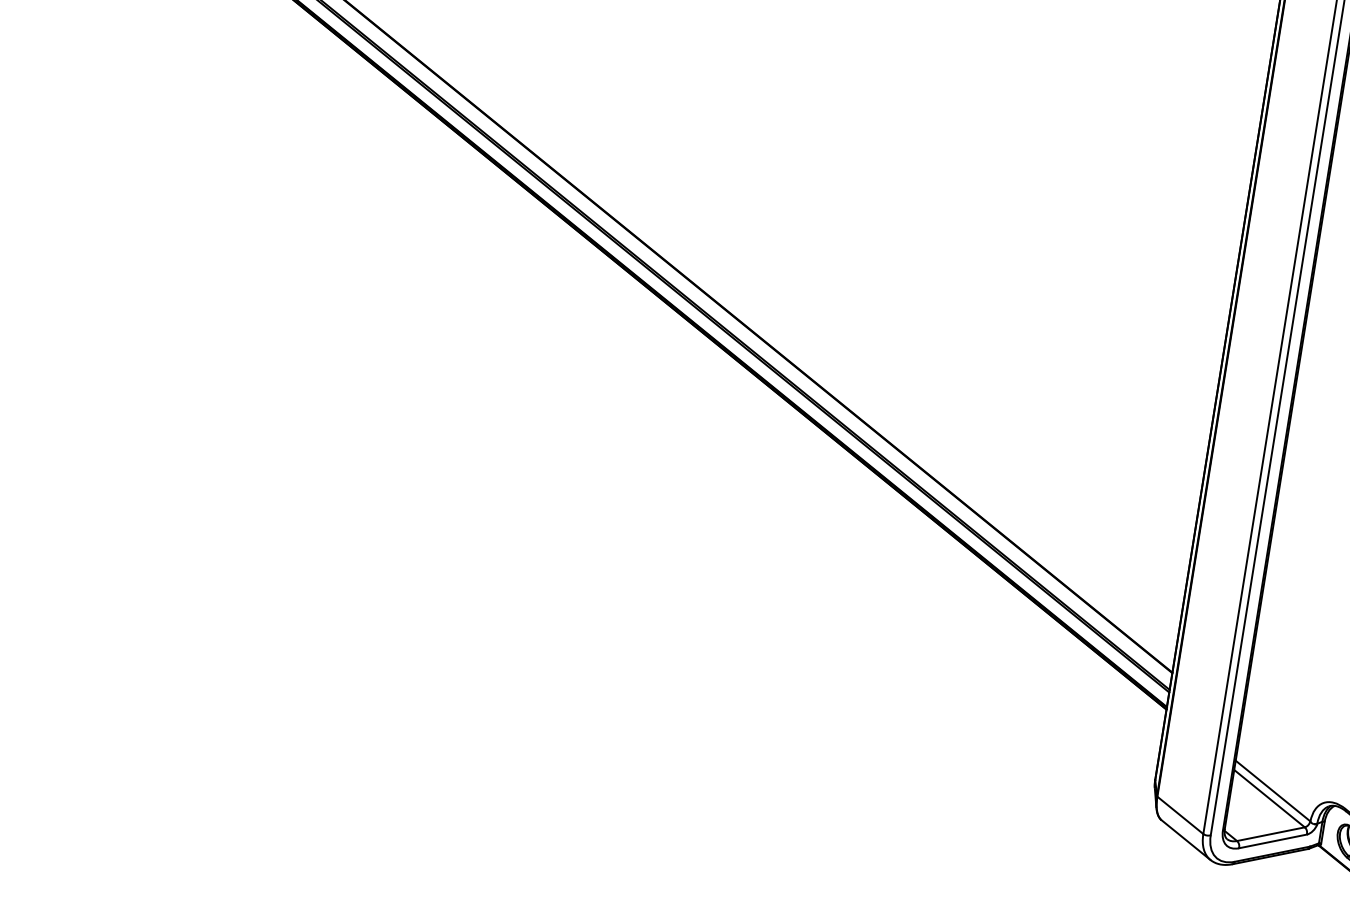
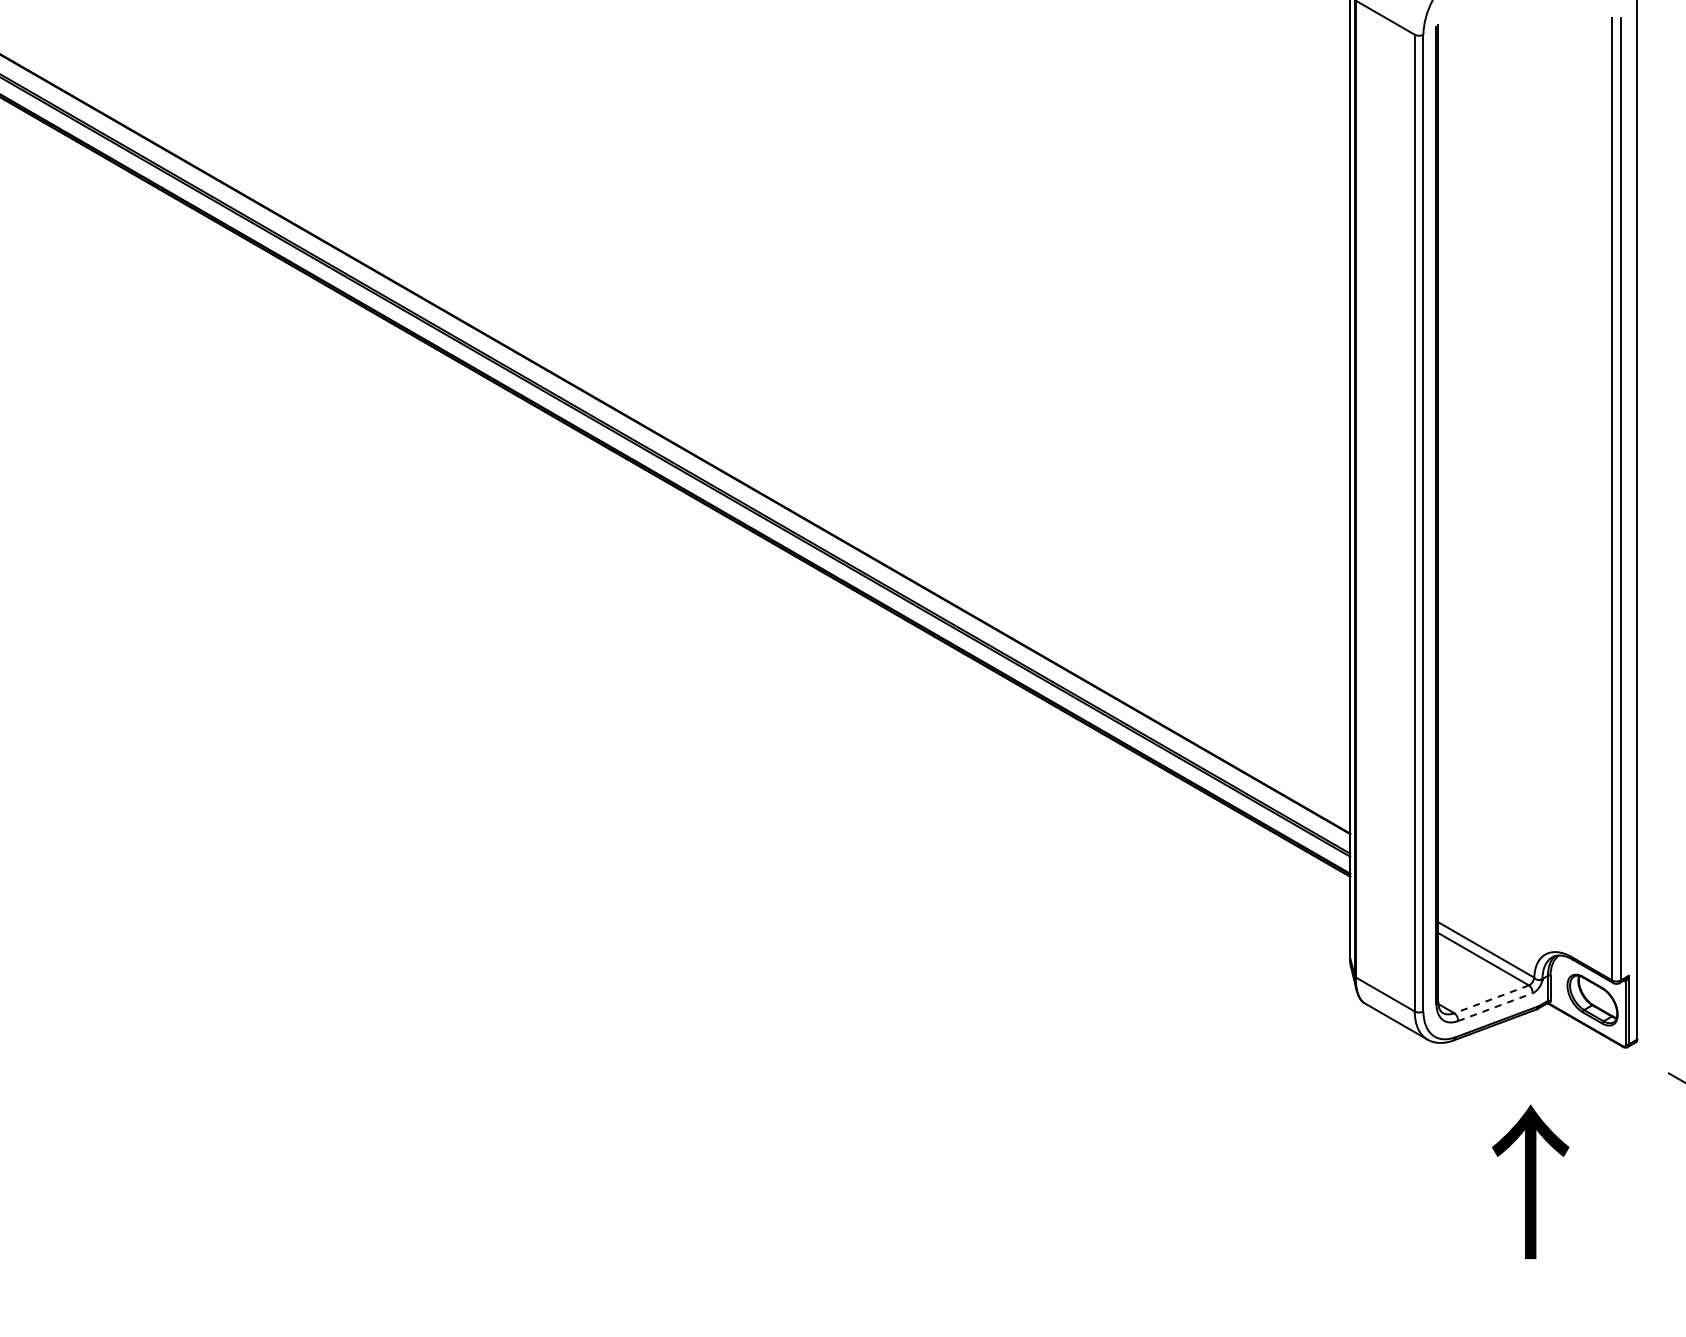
line: (1270, 834) -> (1491, 999), solid -> dashed
line: (1273, 841) -> (1495, 1007), solid -> dashed

